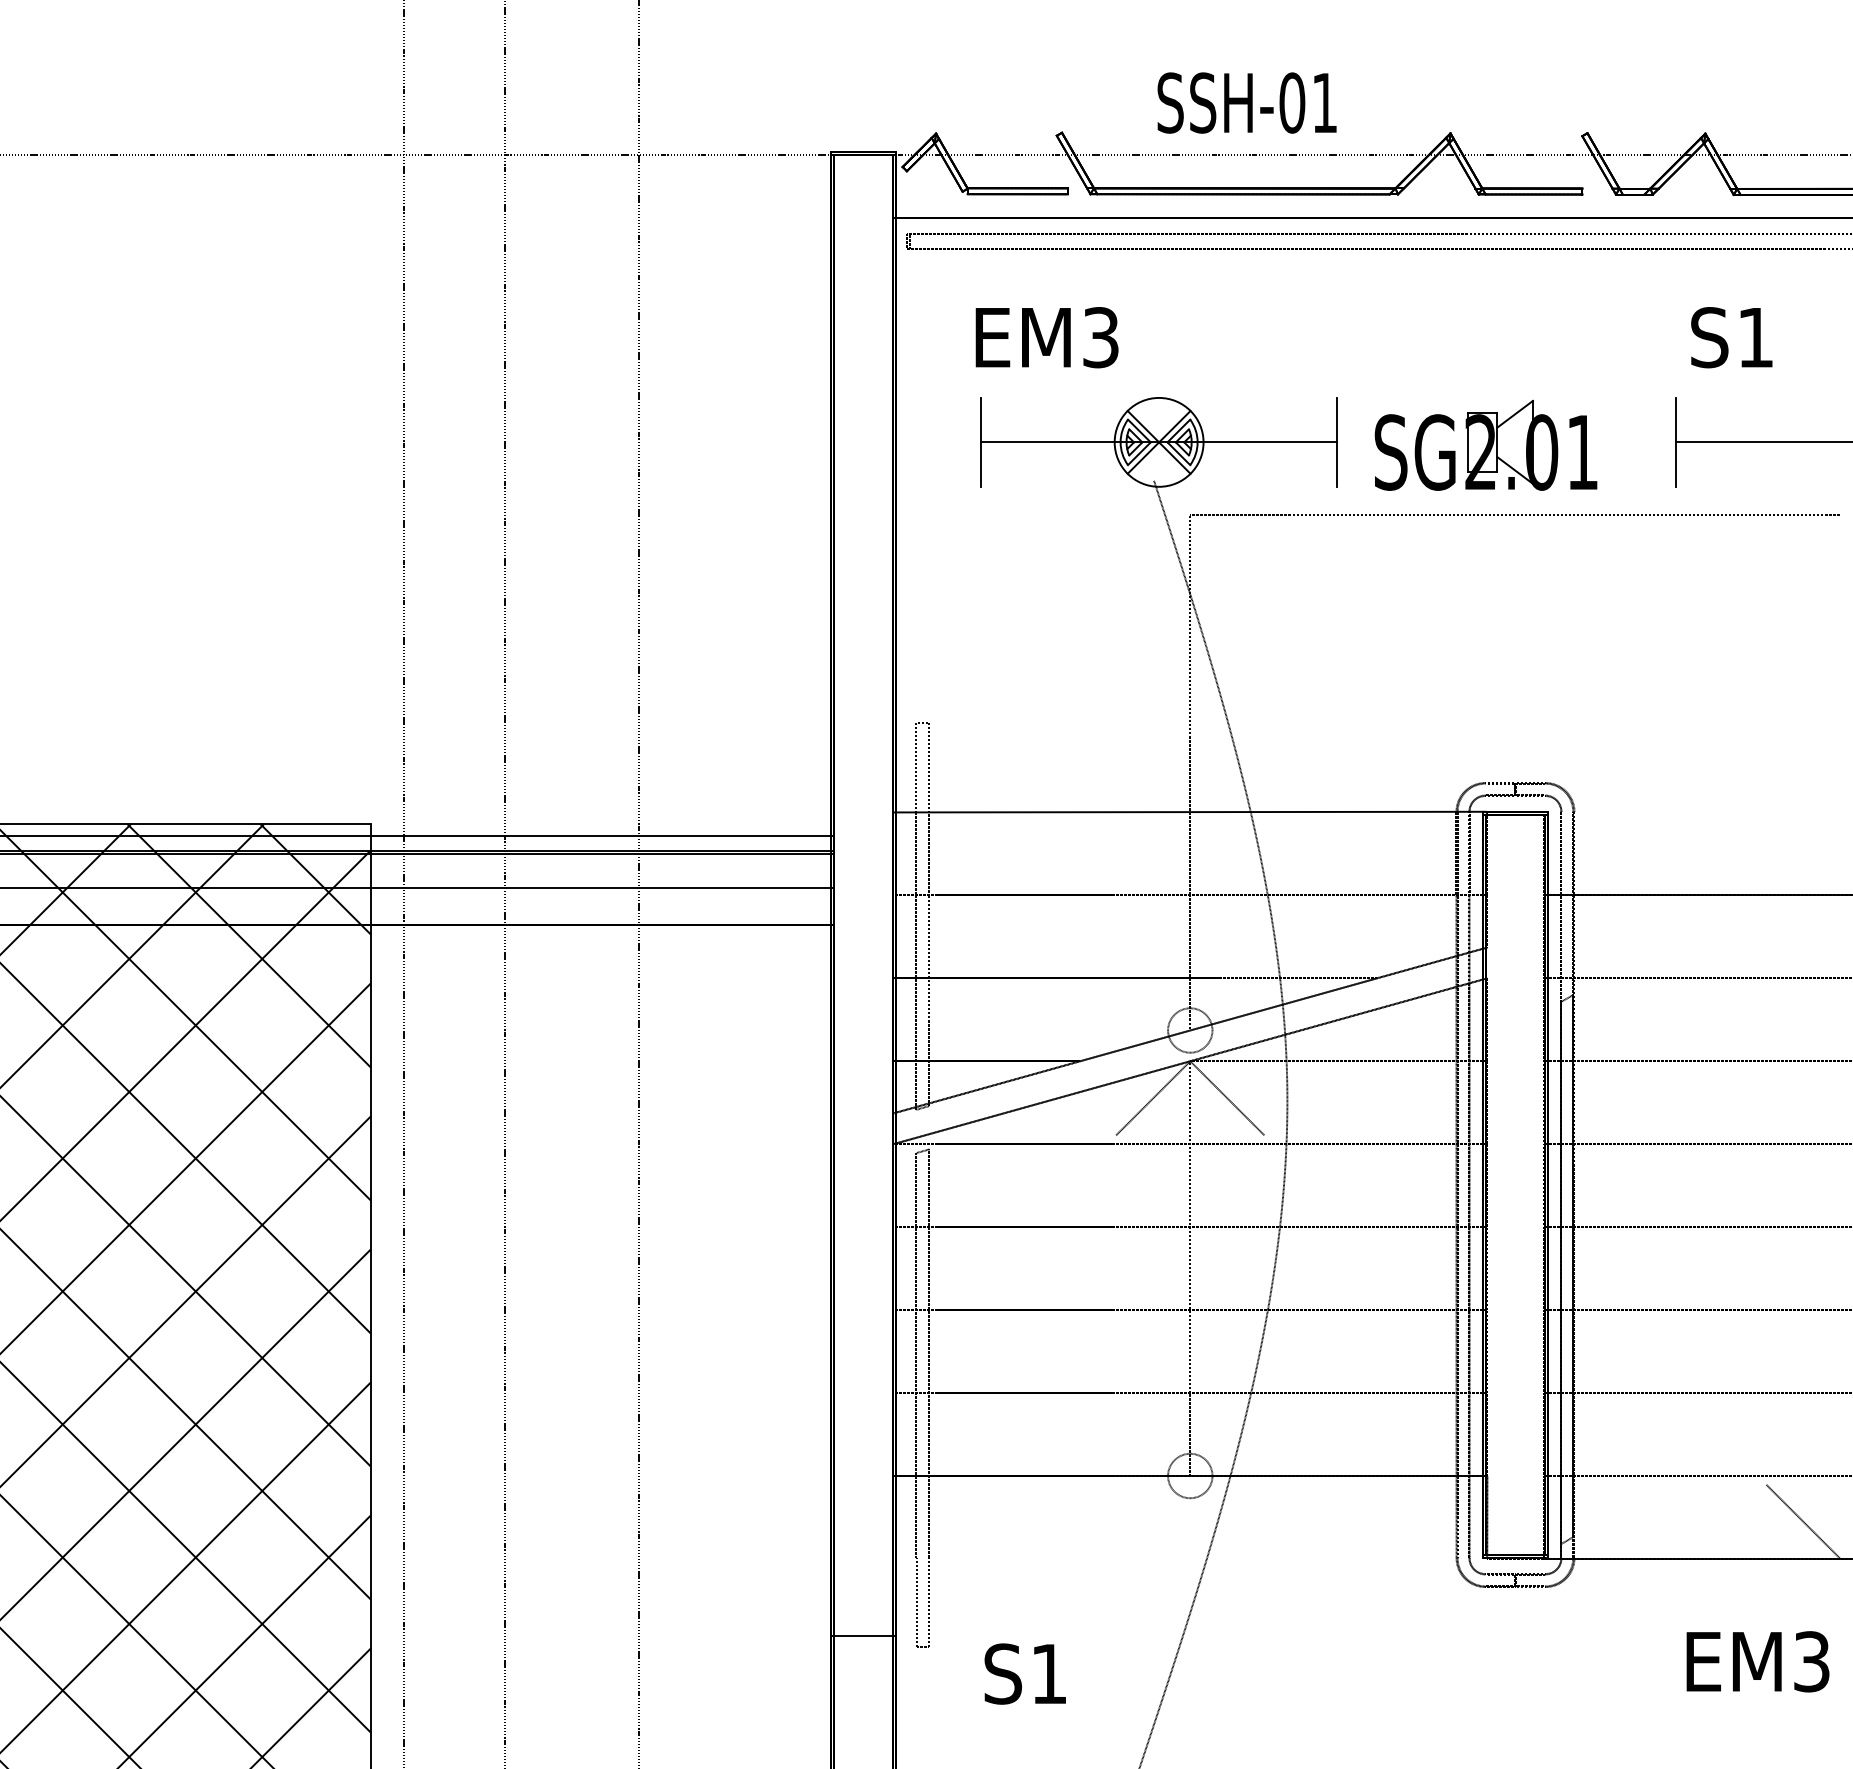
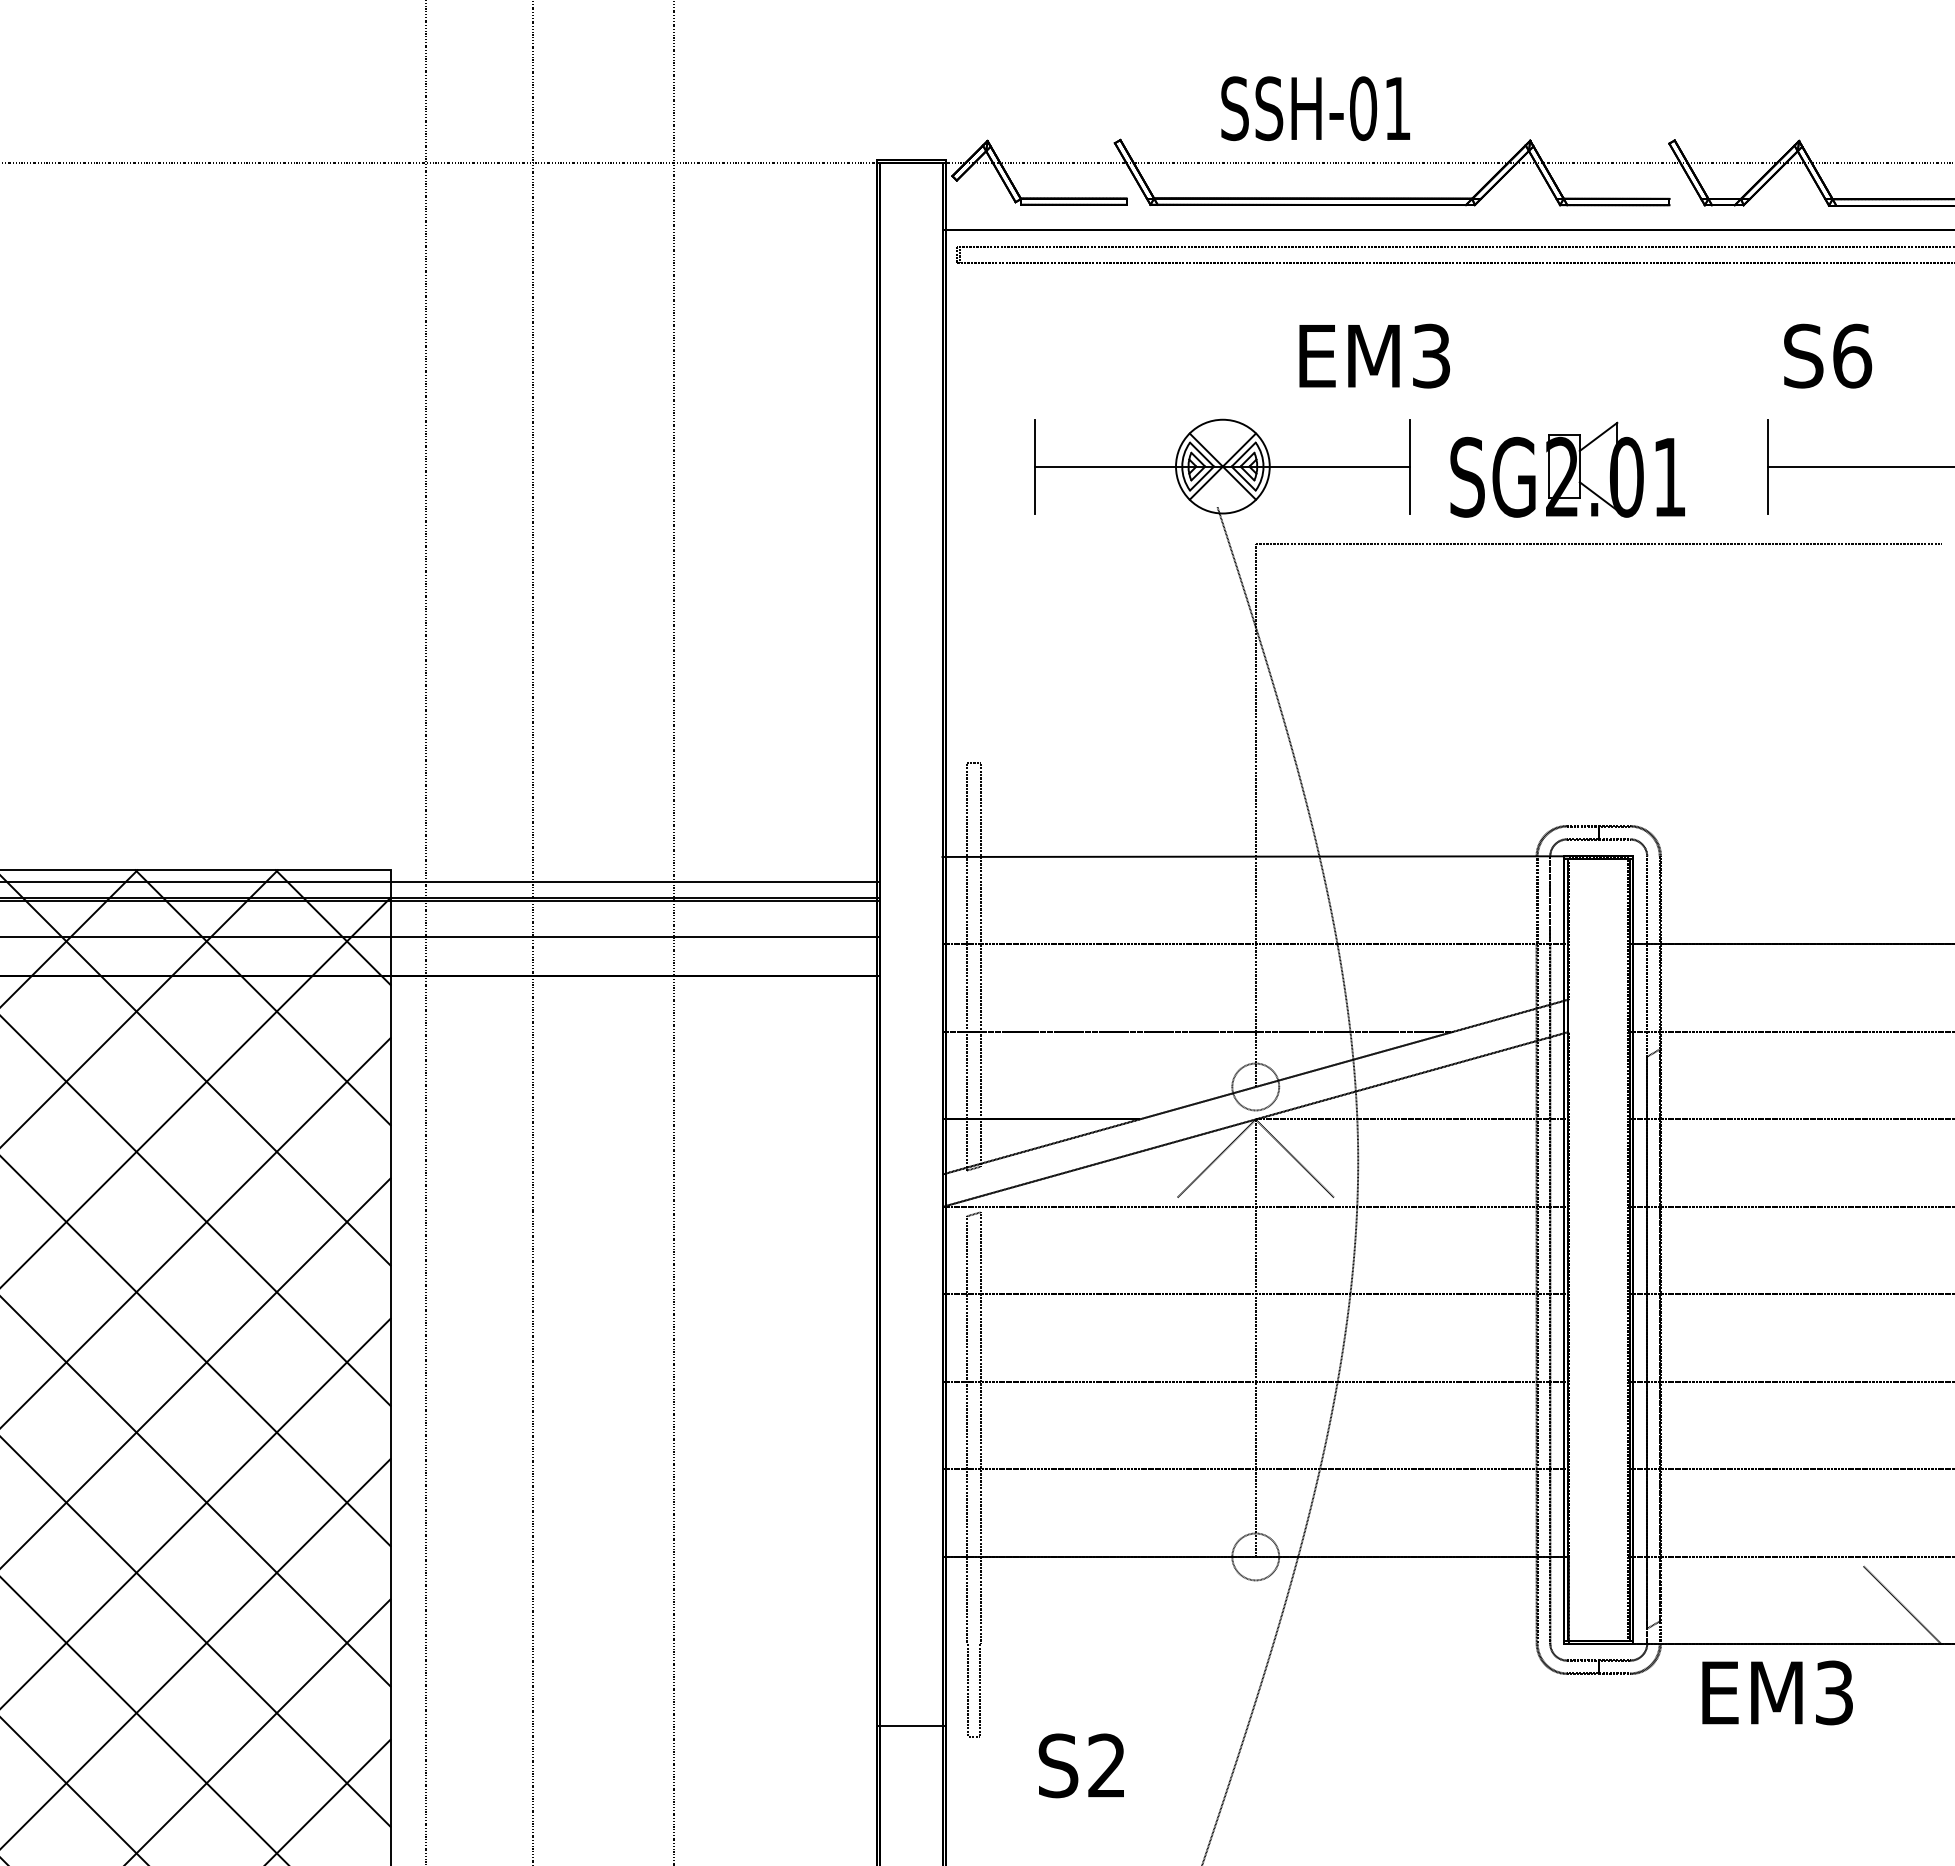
text: (1046, 337) -> (1374, 355), moved
text: (1756, 337) -> (1852, 355), S1 -> S6
text: (1757, 1661) -> (1777, 1692), moved
text: (1048, 1673) -> (1106, 1765), S1 -> S2

